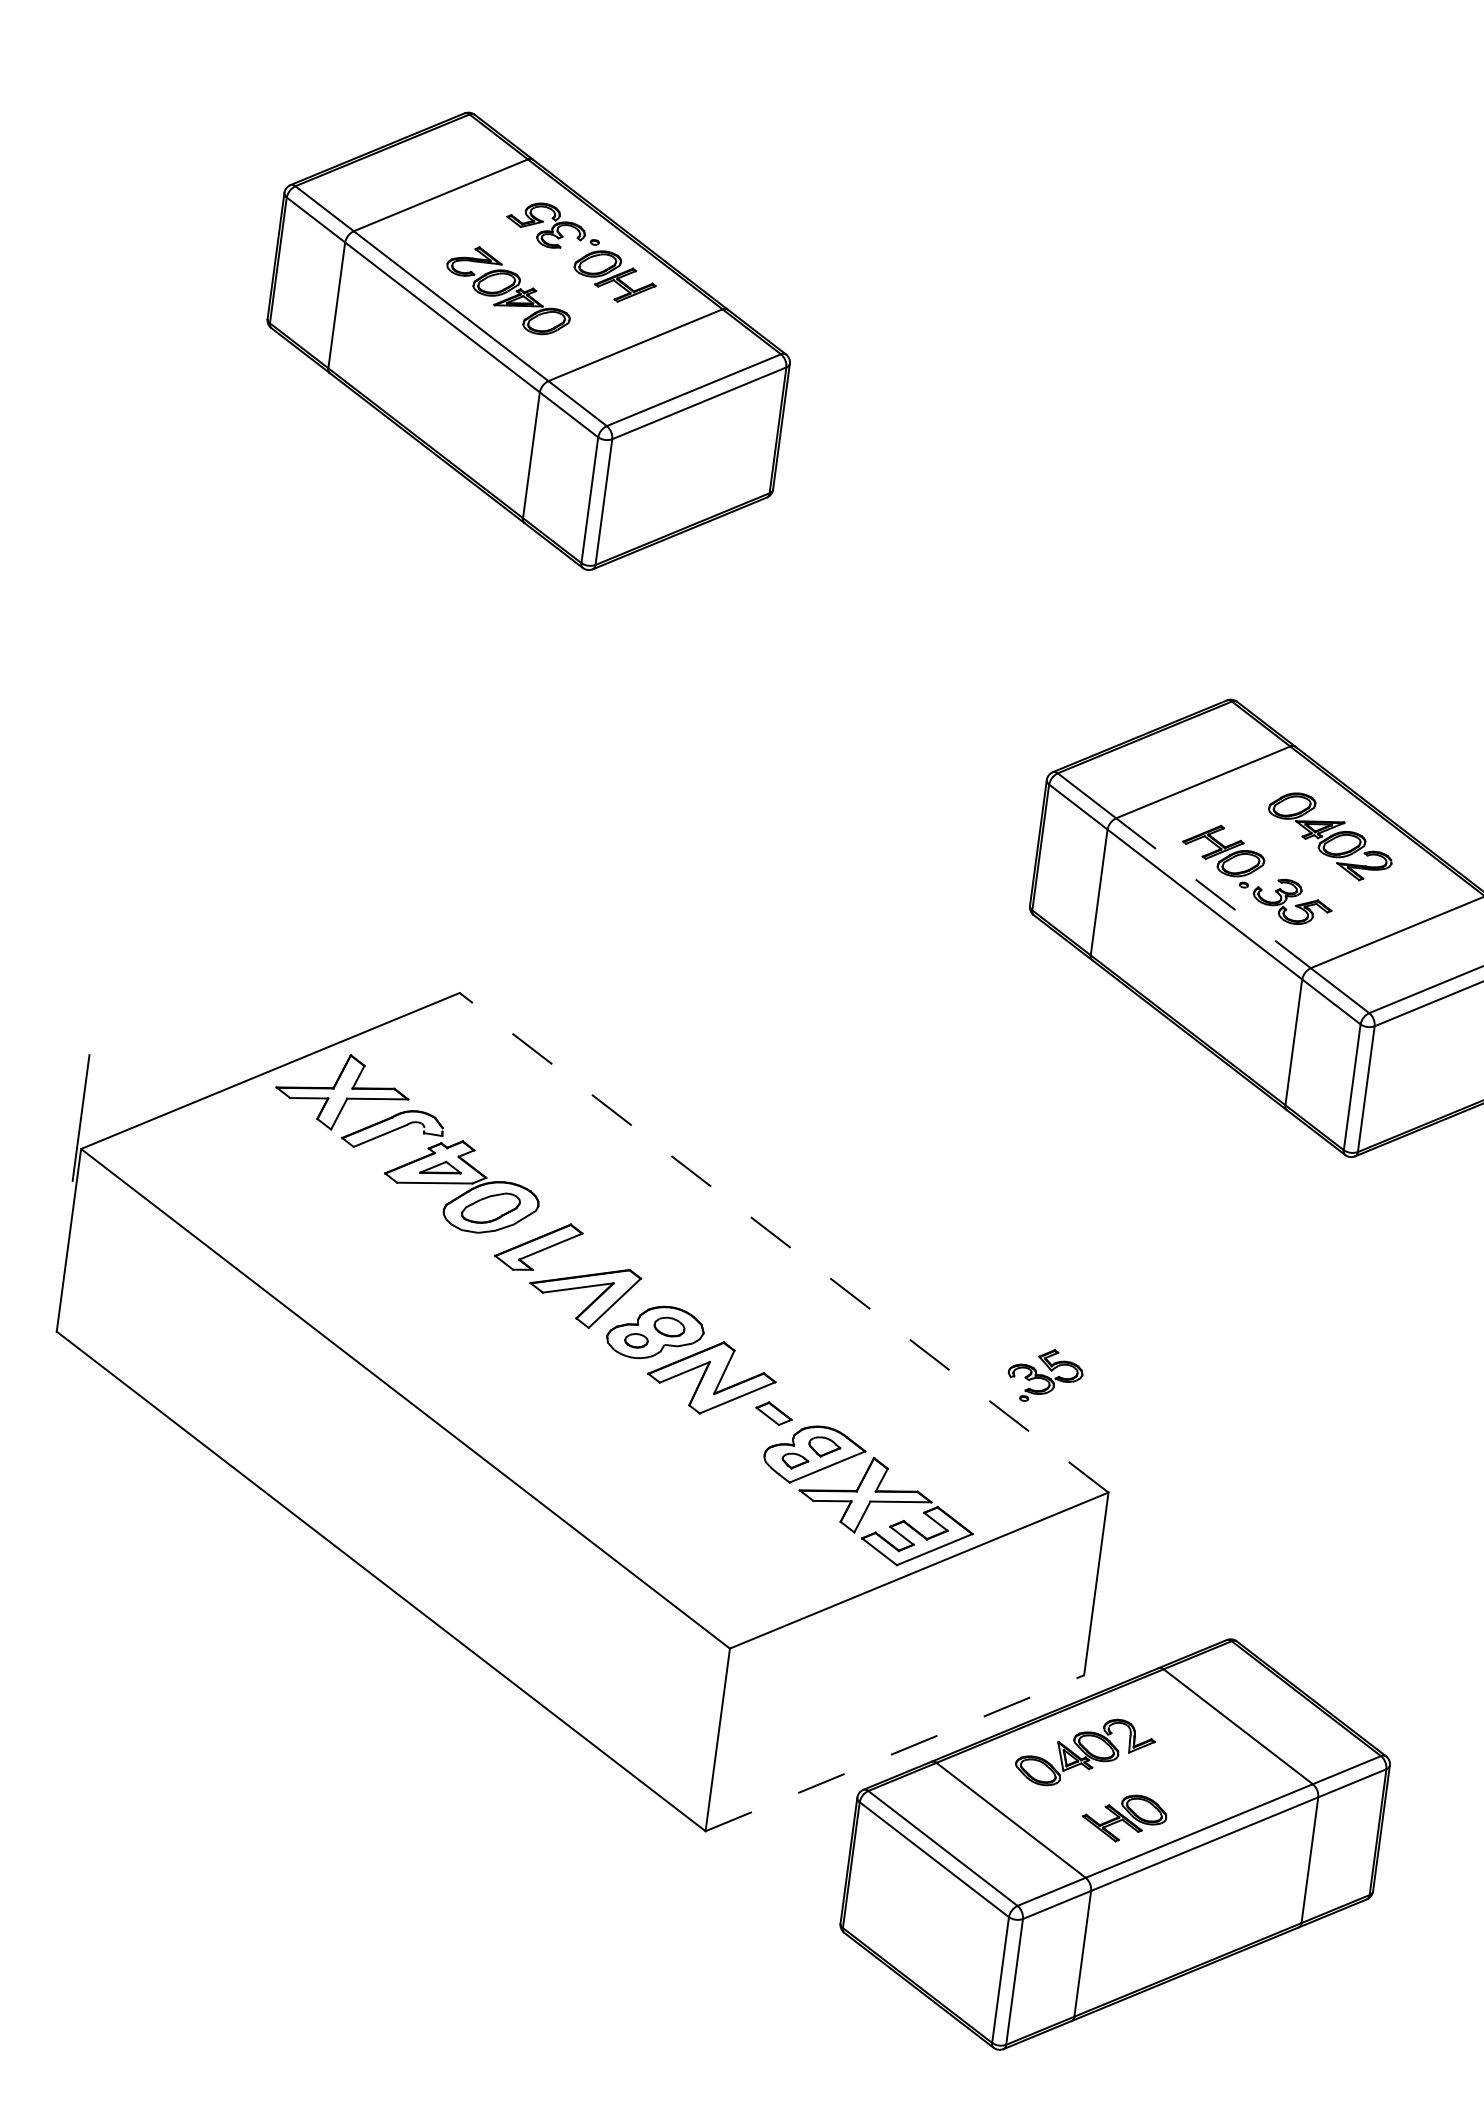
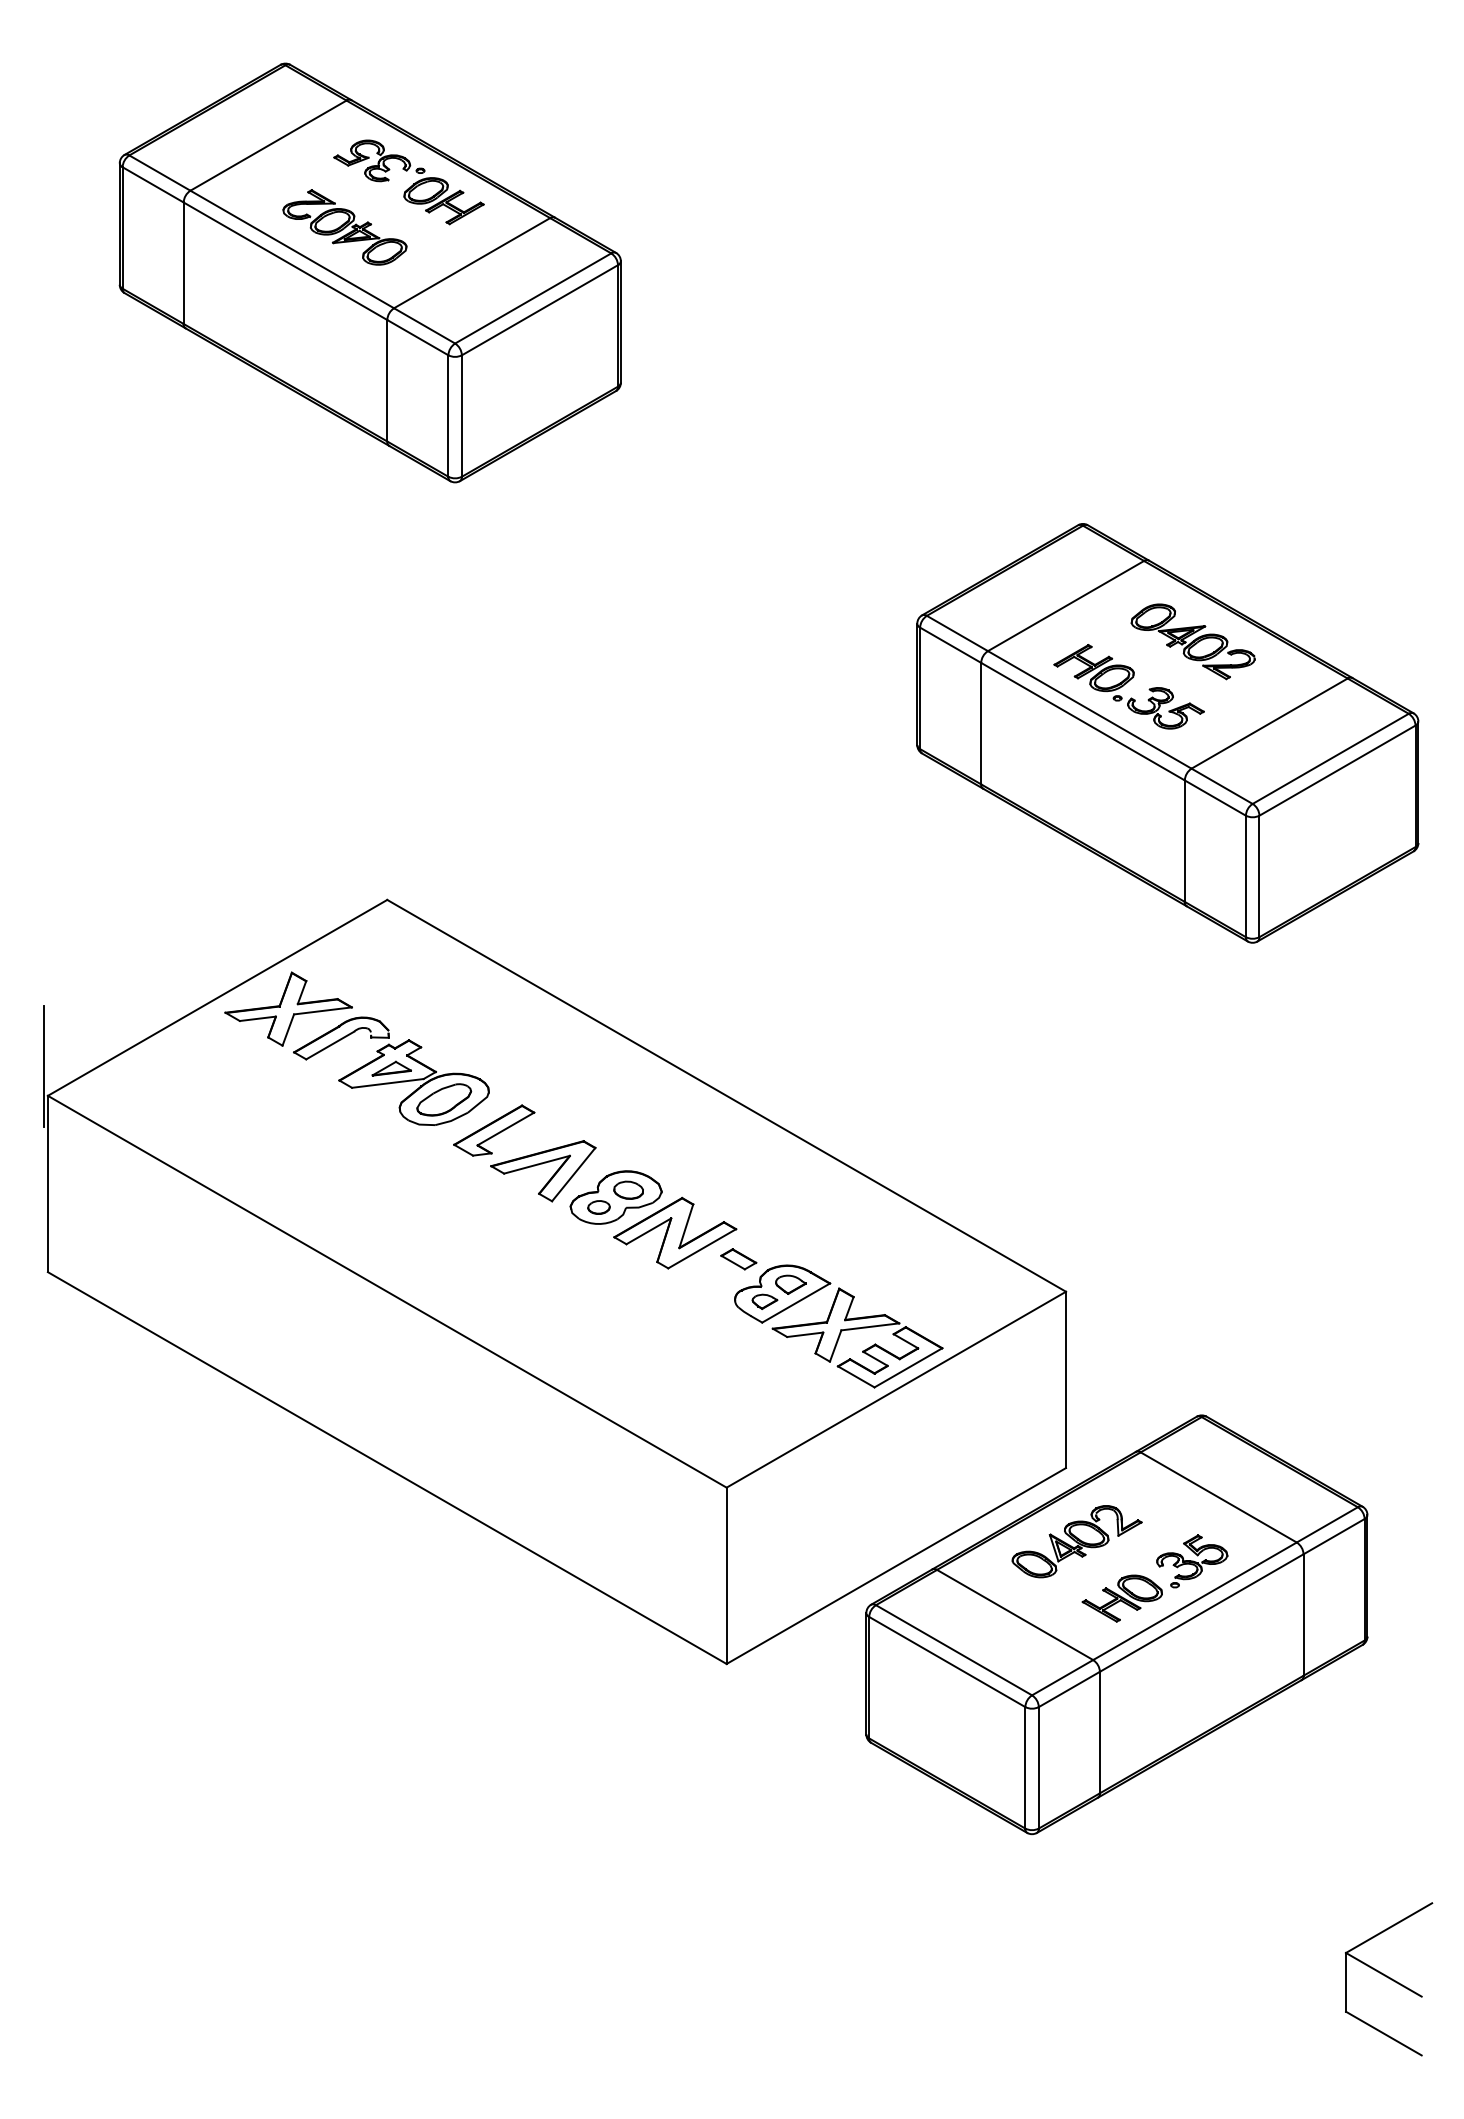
line: (1213, 892) -> (1089, 709), dashed -> solid
line: (783, 1242) -> (726, 1095), dashed -> solid
part: (1045, 1376) -> (1192, 1561), moved
line: (894, 1753) -> (896, 1566), dashed -> solid

